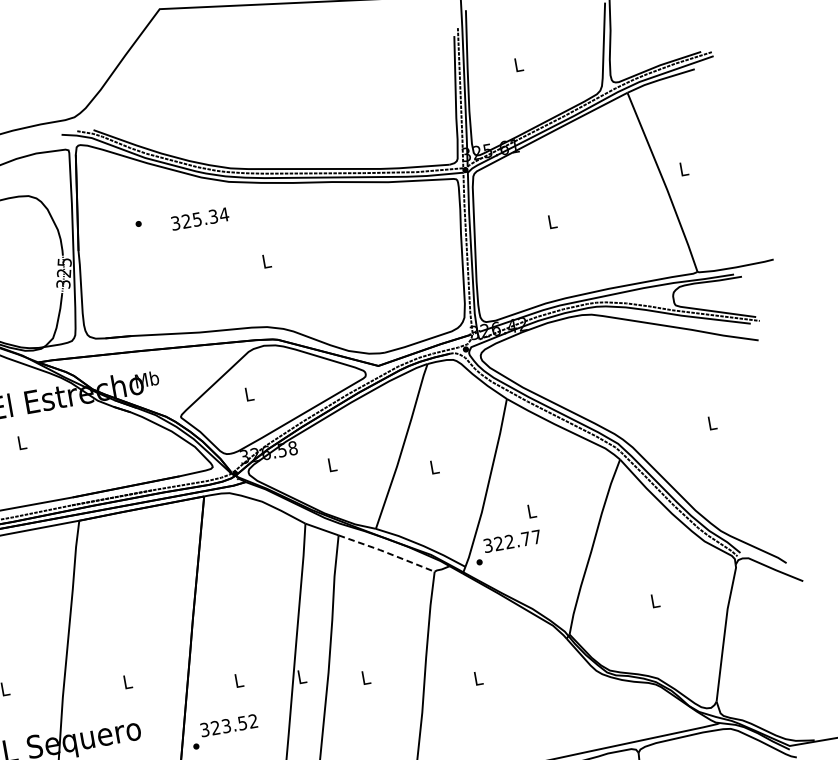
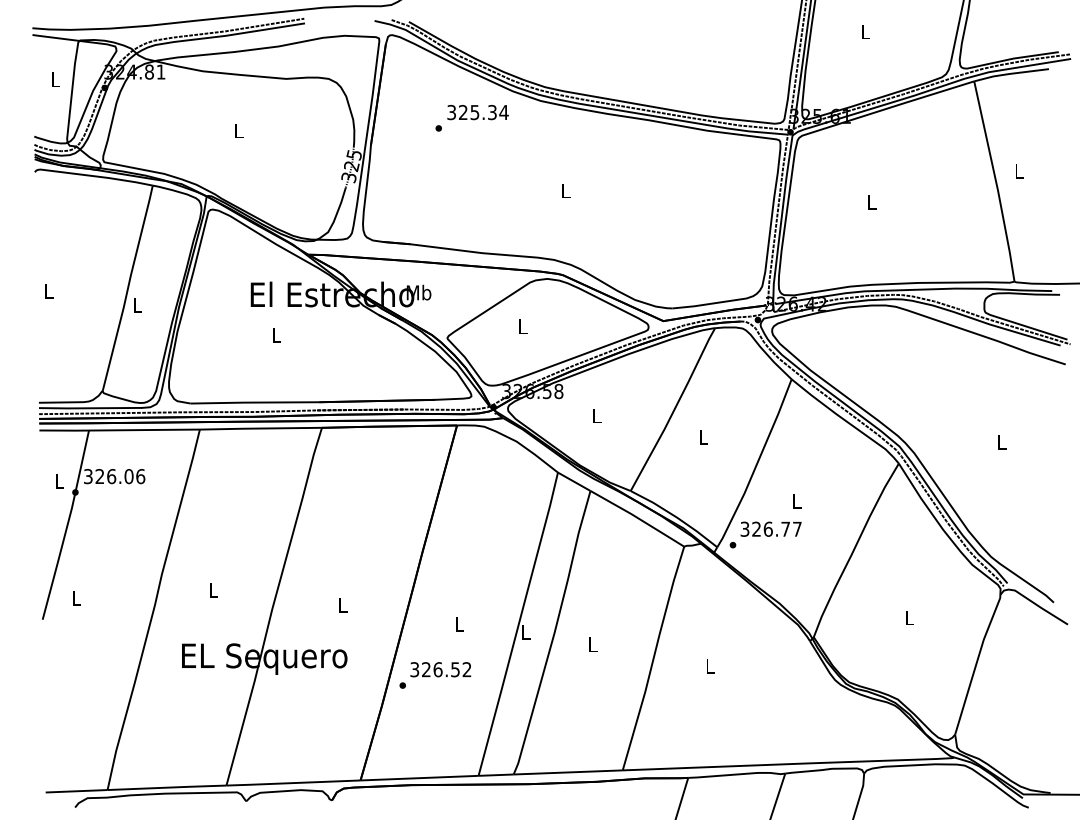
text: (199, 219) -> (477, 112), moved
text: (508, 541) -> (767, 528), 322.77 -> 326.77
line: (387, 553) -> (638, 518), dashed -> solid
text: (225, 725) -> (437, 669), 323.52 -> 326.52

